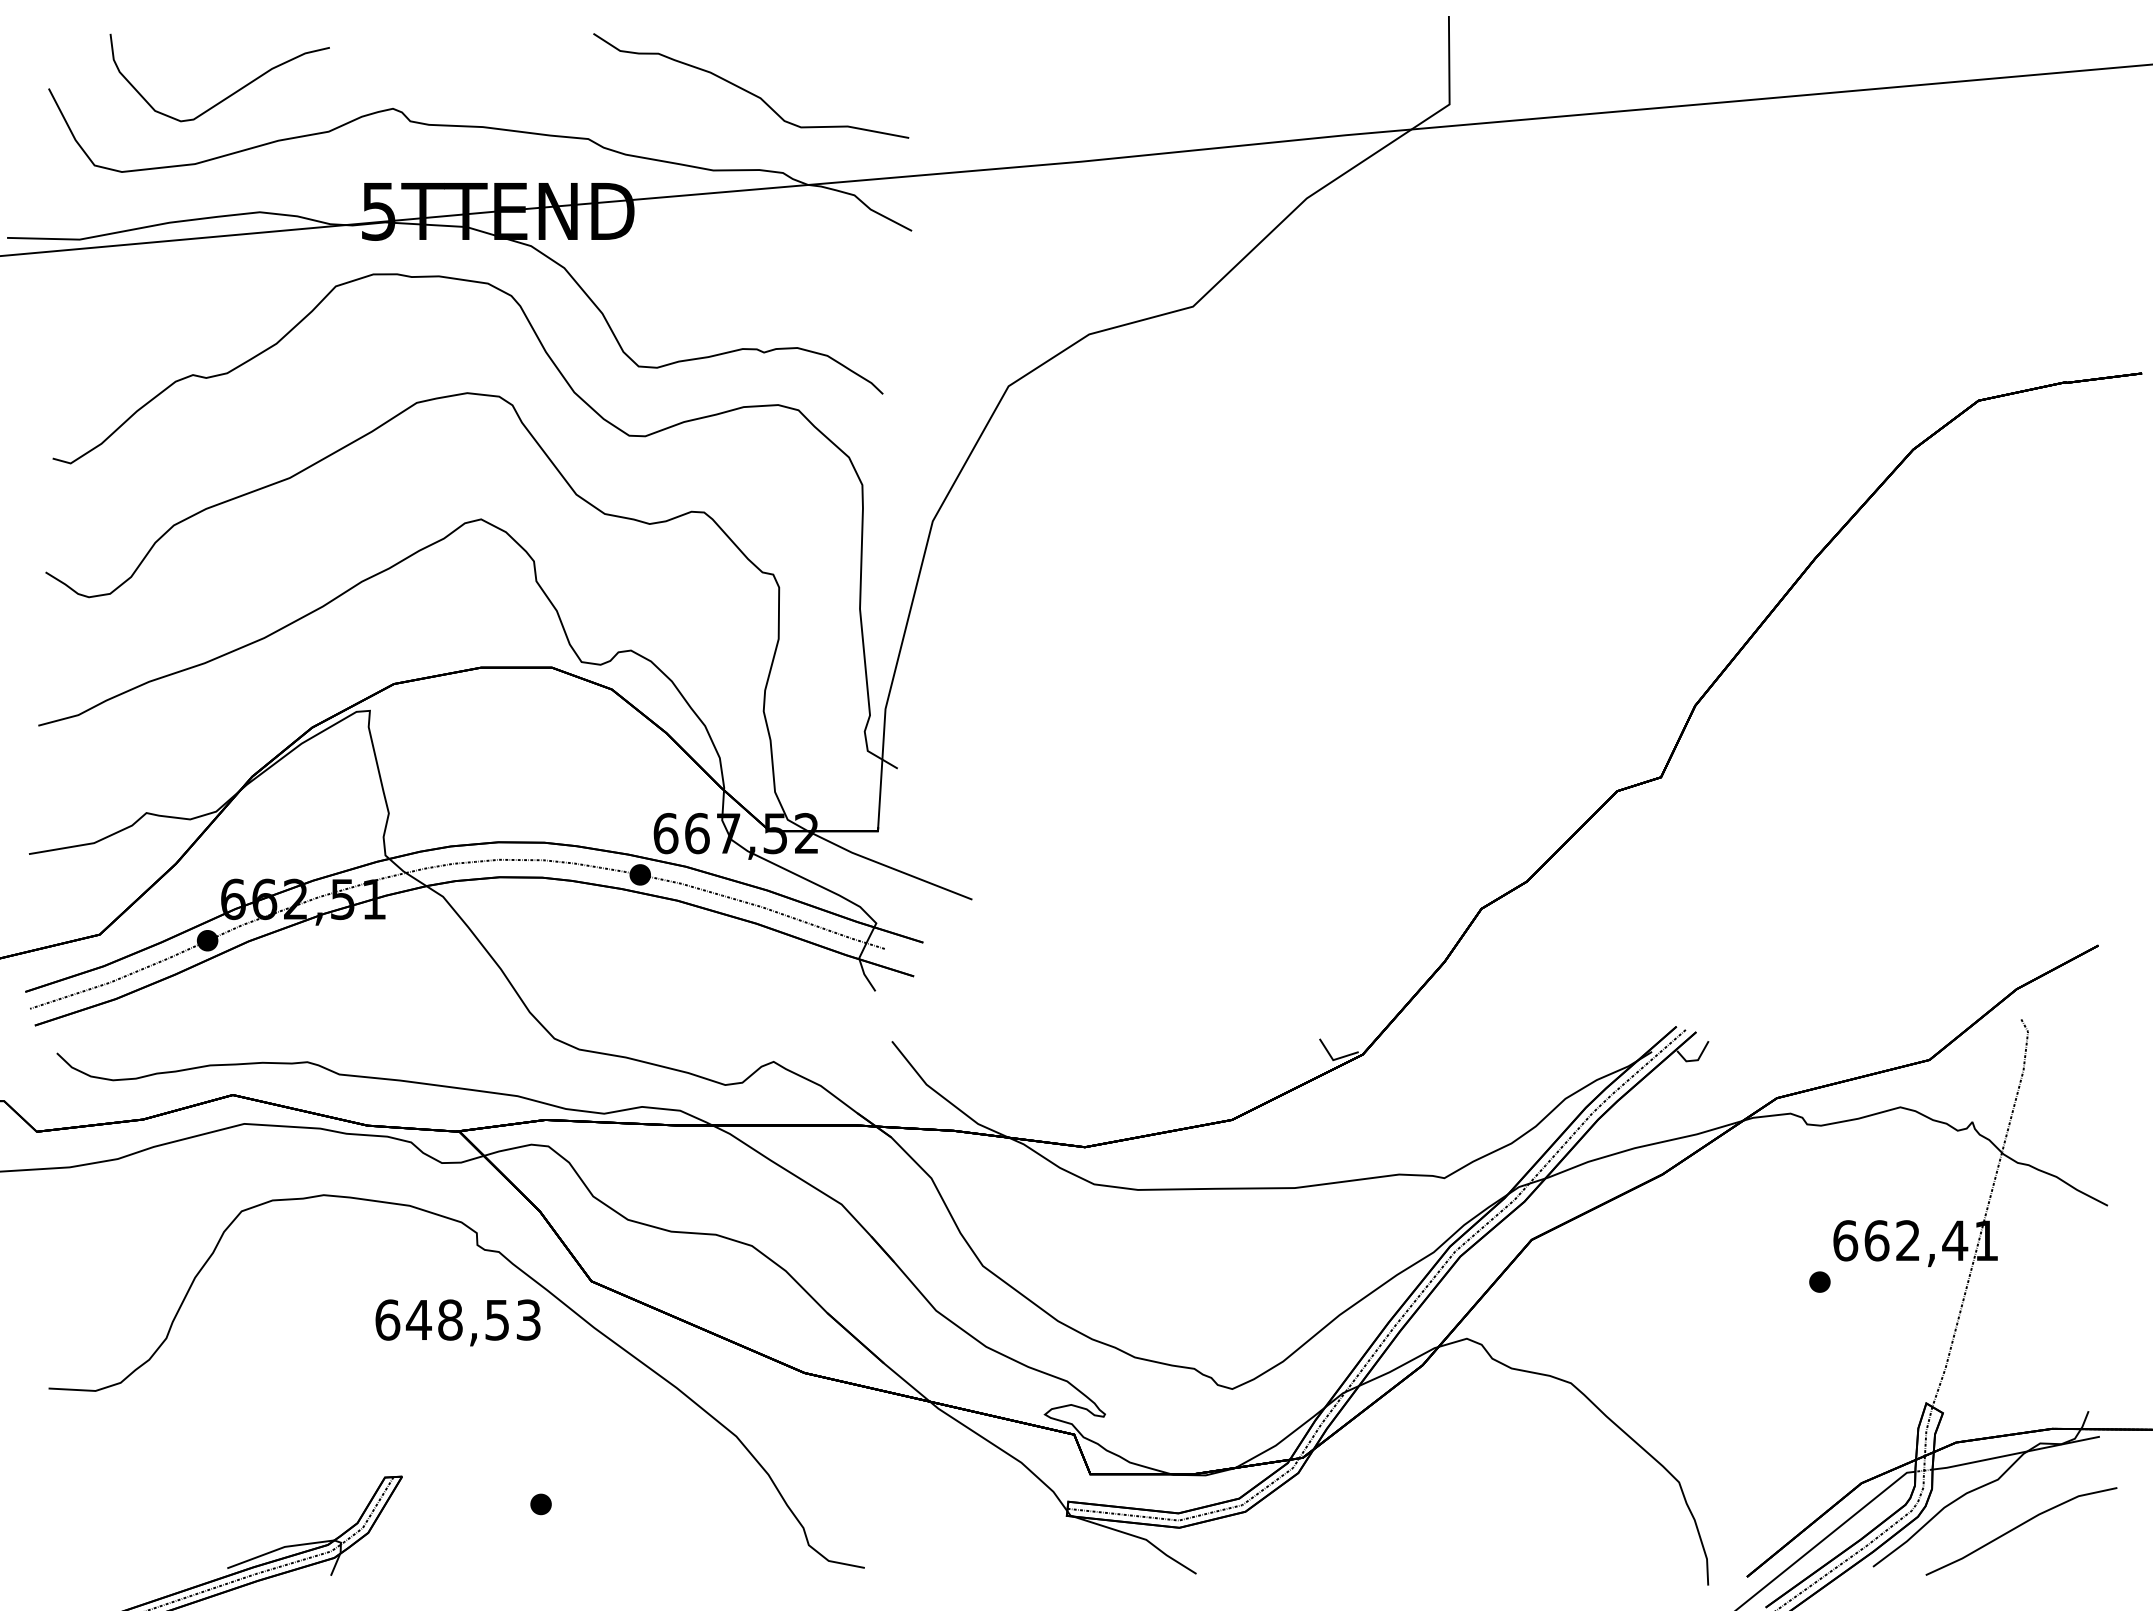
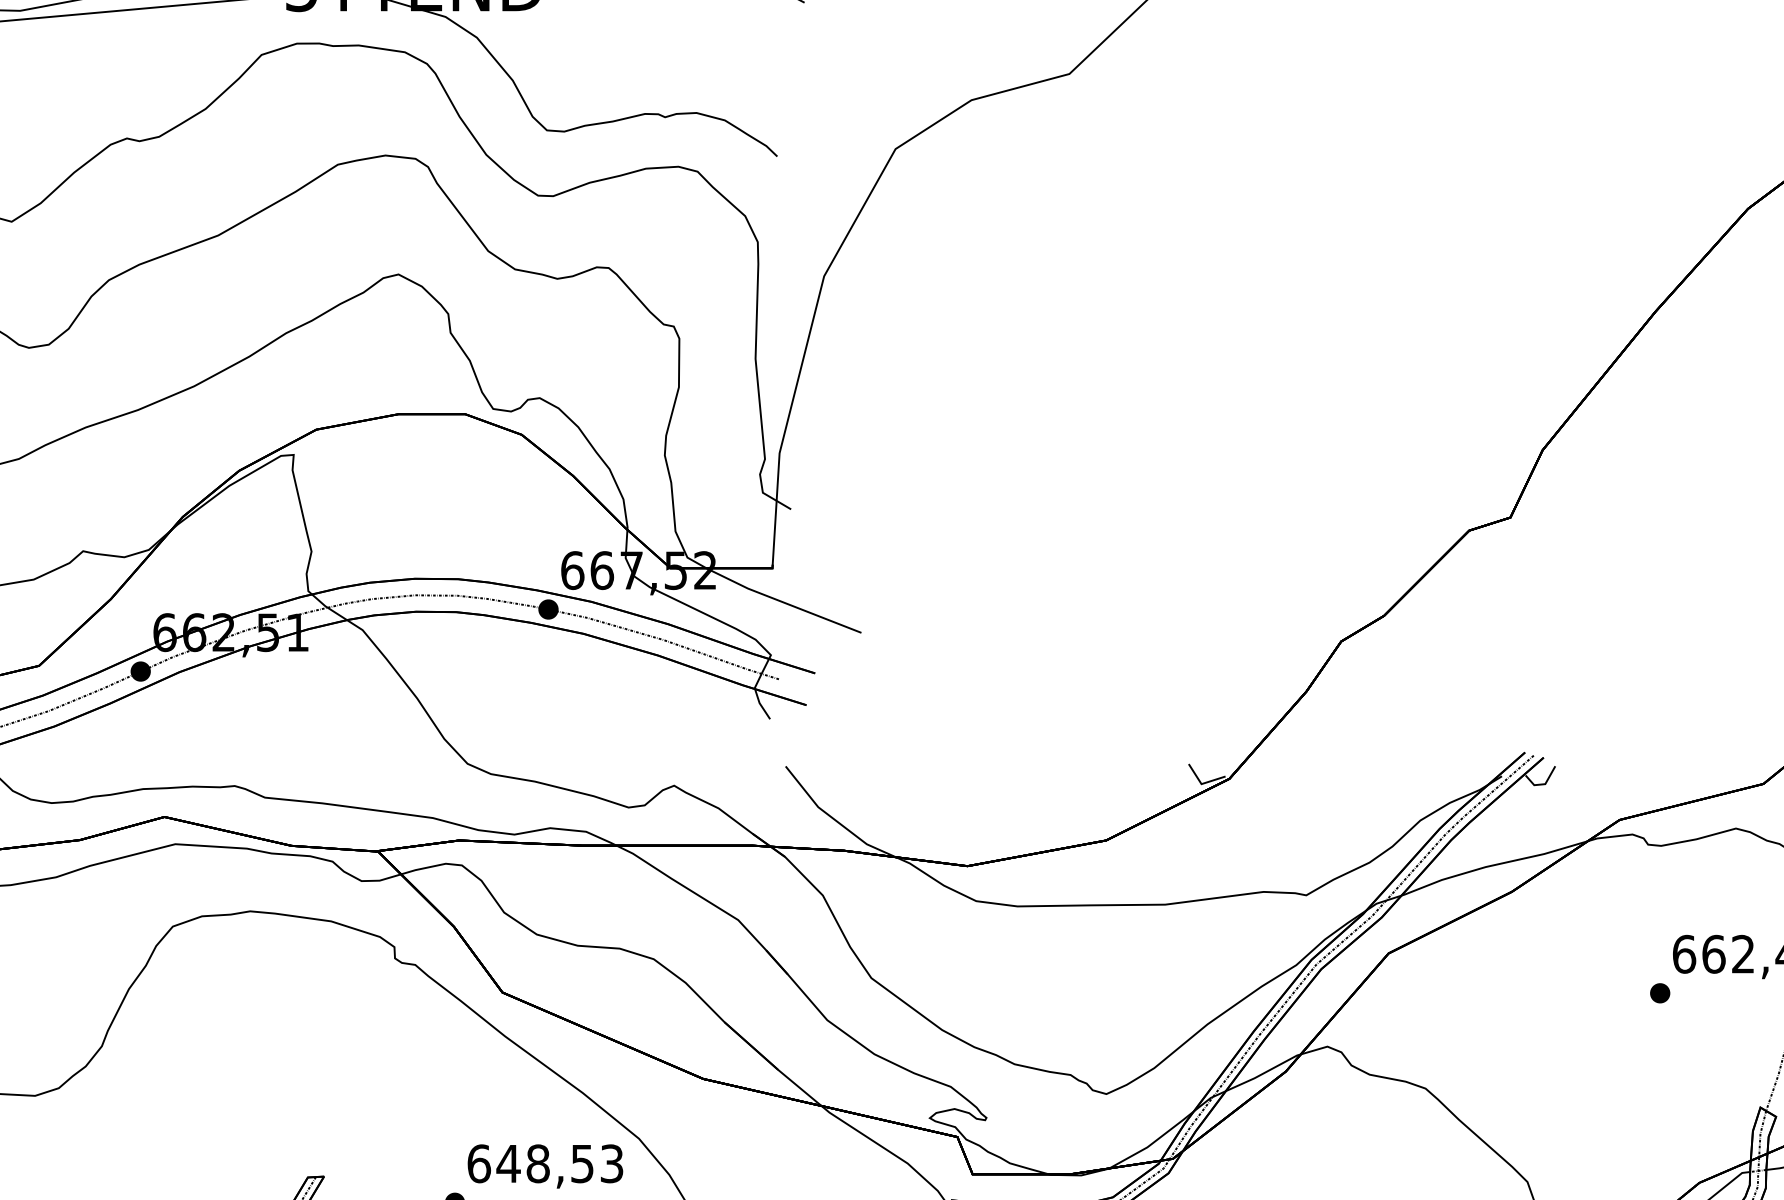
text: (457, 1322) -> (544, 1166), moved

